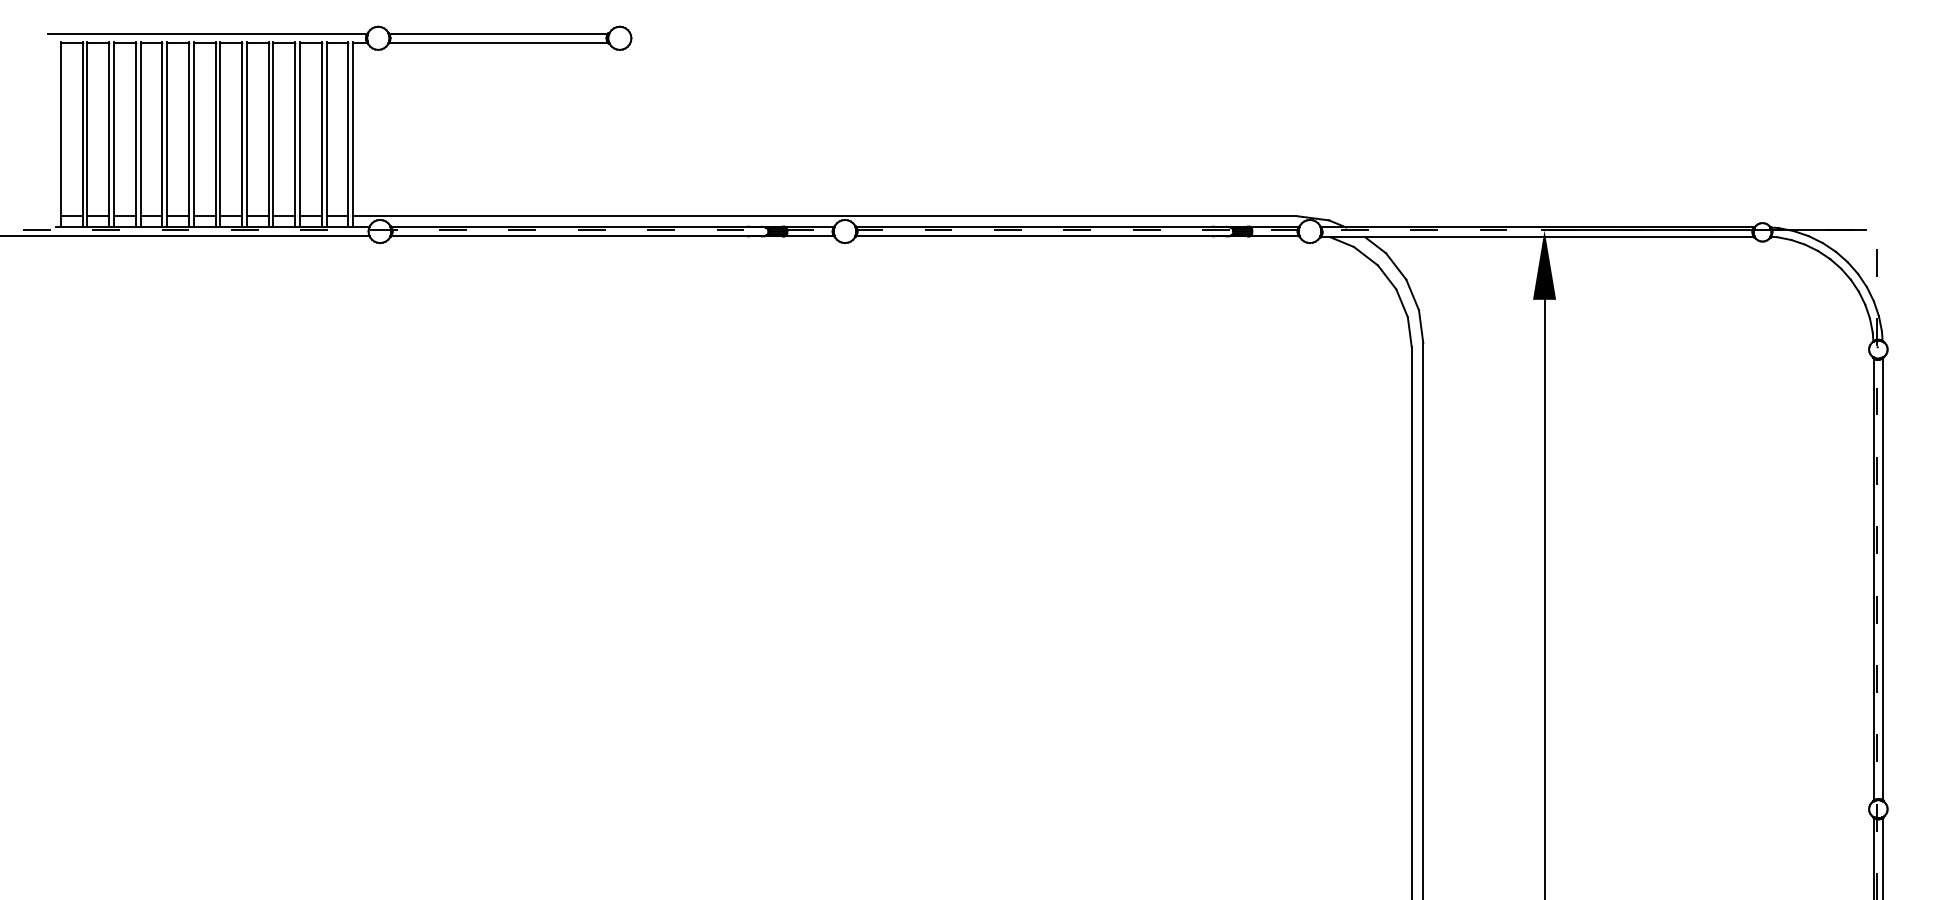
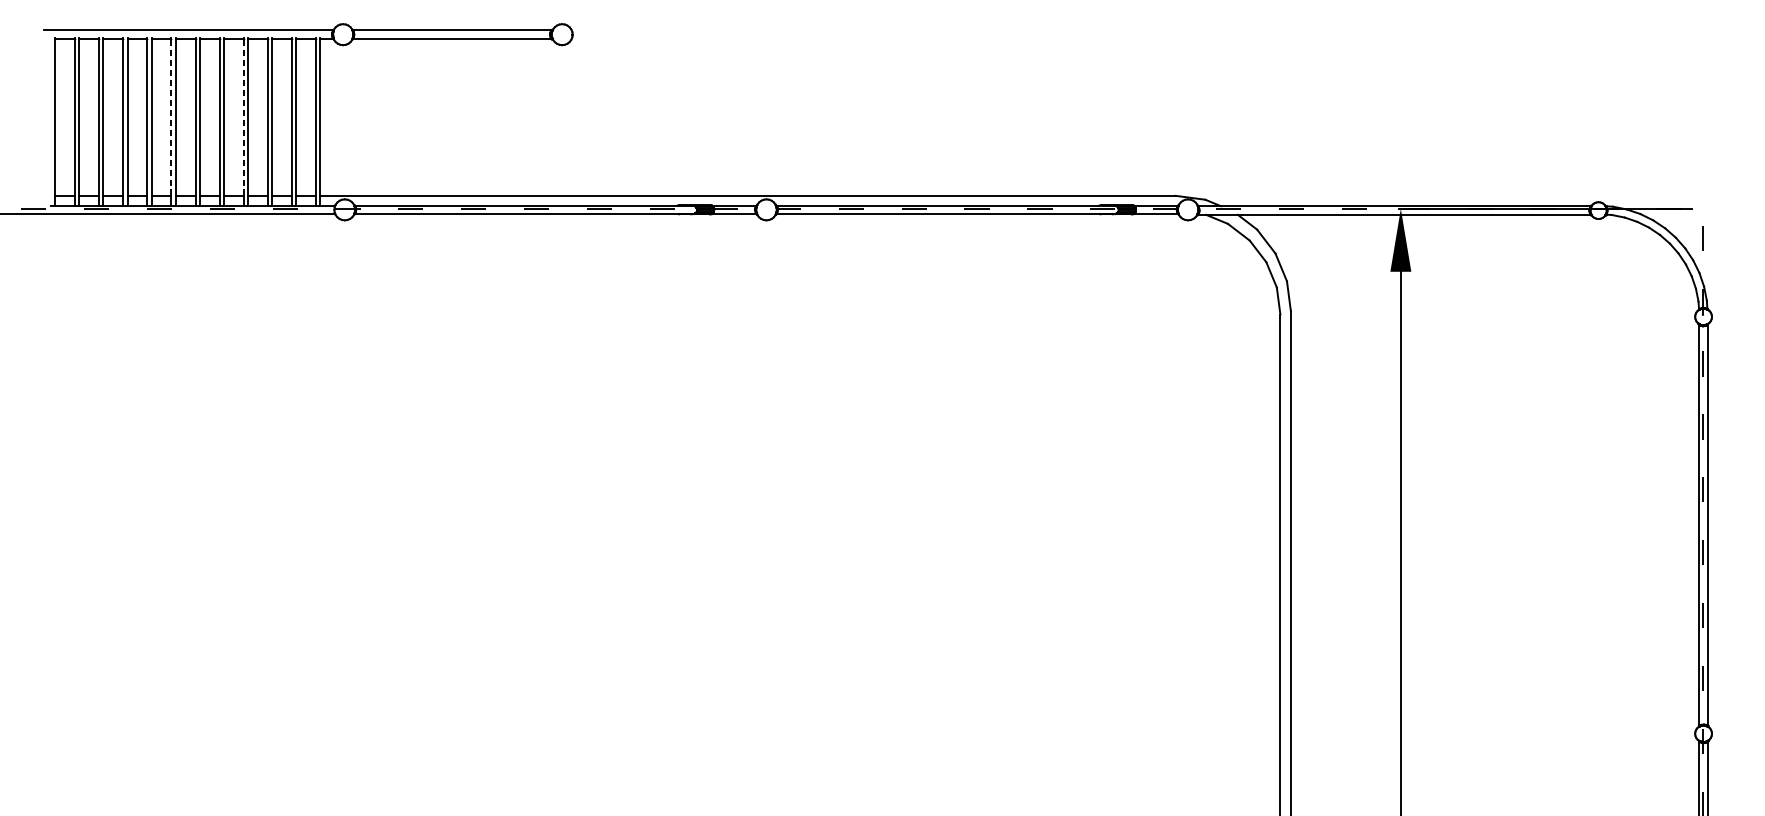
line: (188, 129) -> (171, 117), solid -> dashed
line: (268, 129) -> (243, 117), solid -> dashed

